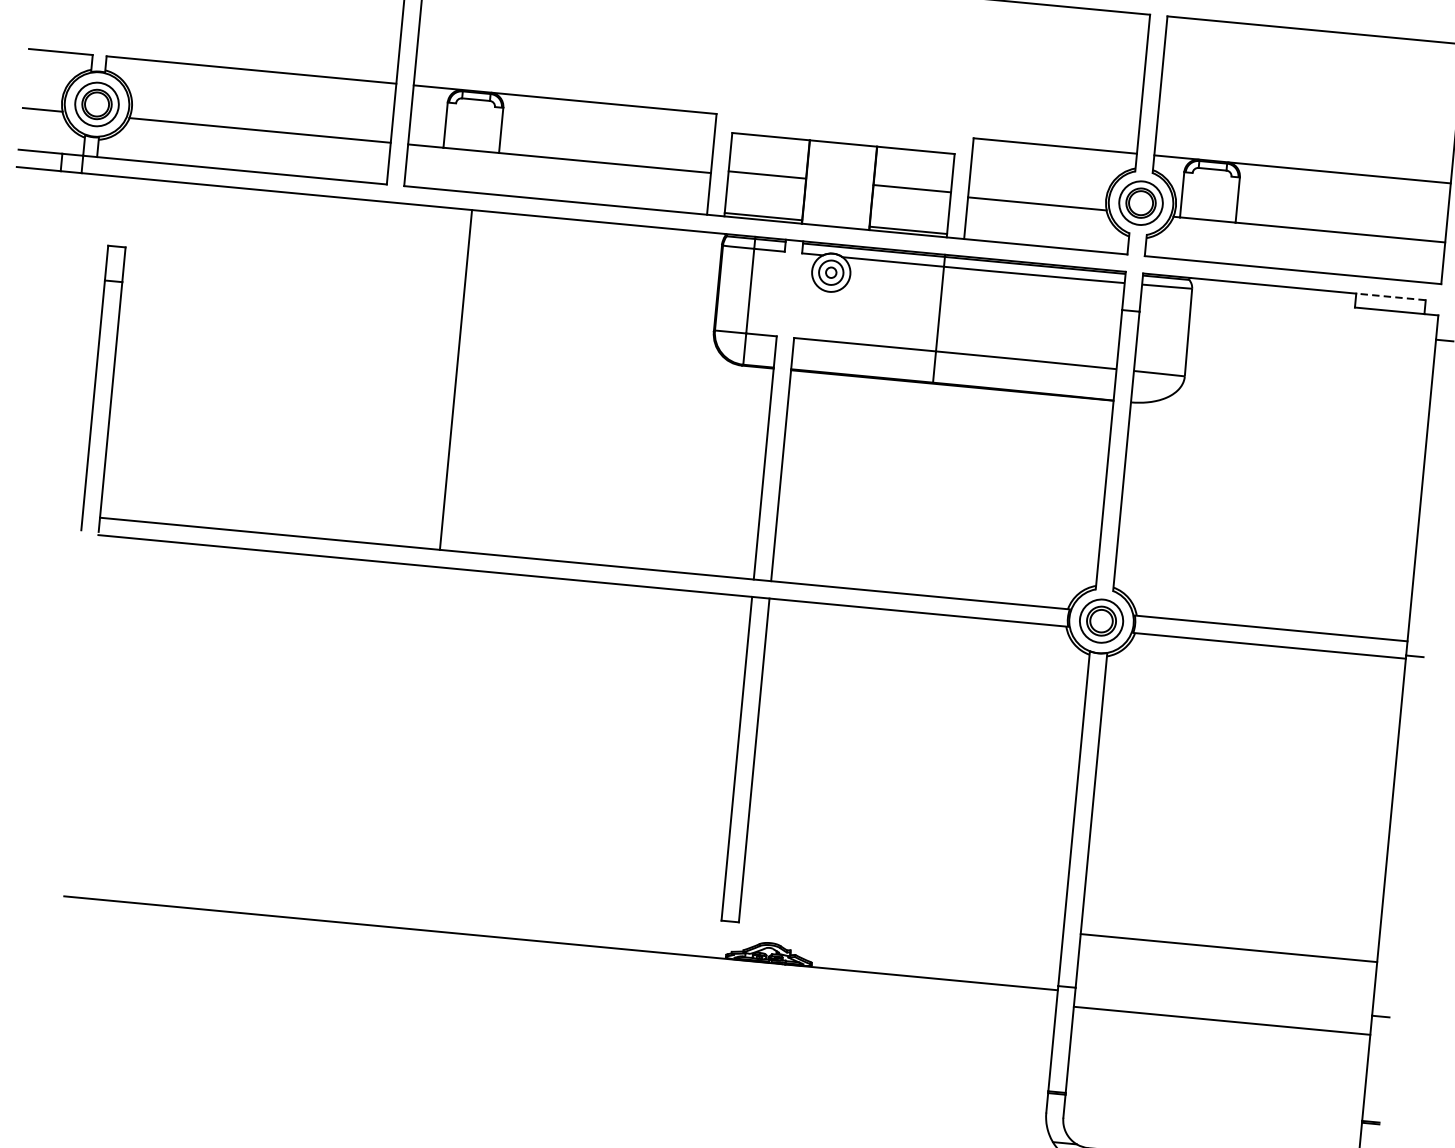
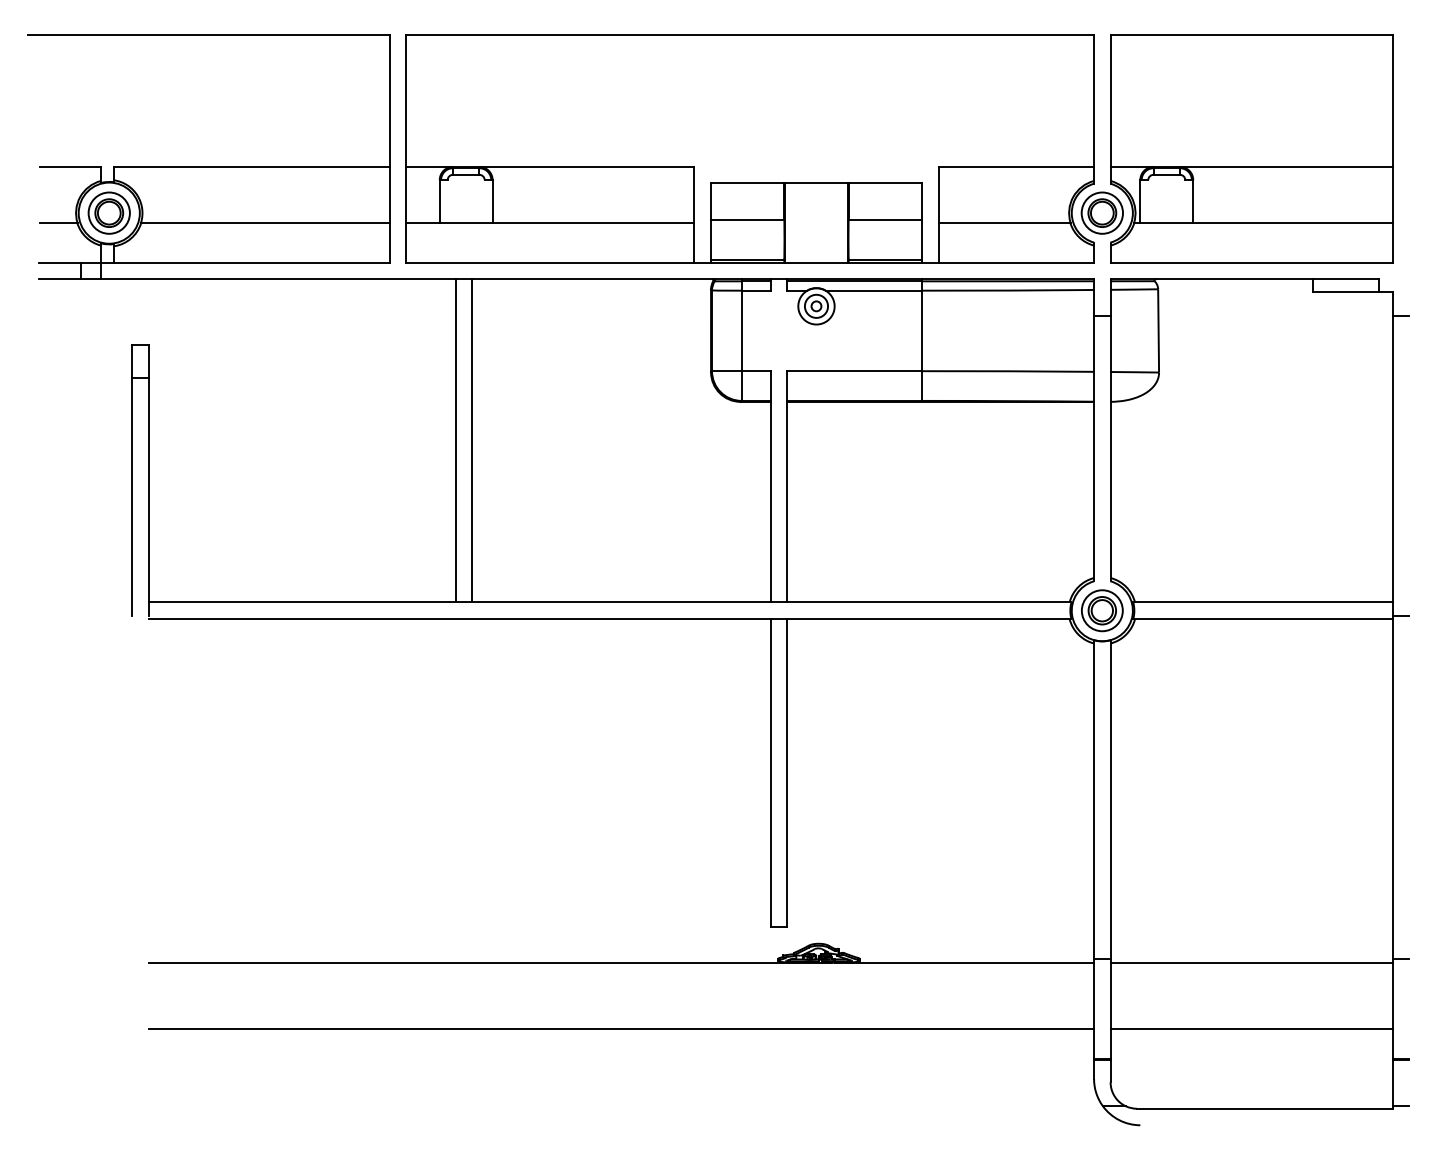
line: (1390, 297) -> (1345, 279), dashed -> solid
line: (438, 377) -> (455, 440), added
line: (1228, 947) -> (1251, 962), moved
line: (554, 1012) -> (621, 1028), added
line: (1222, 1020) -> (1251, 1028), moved

